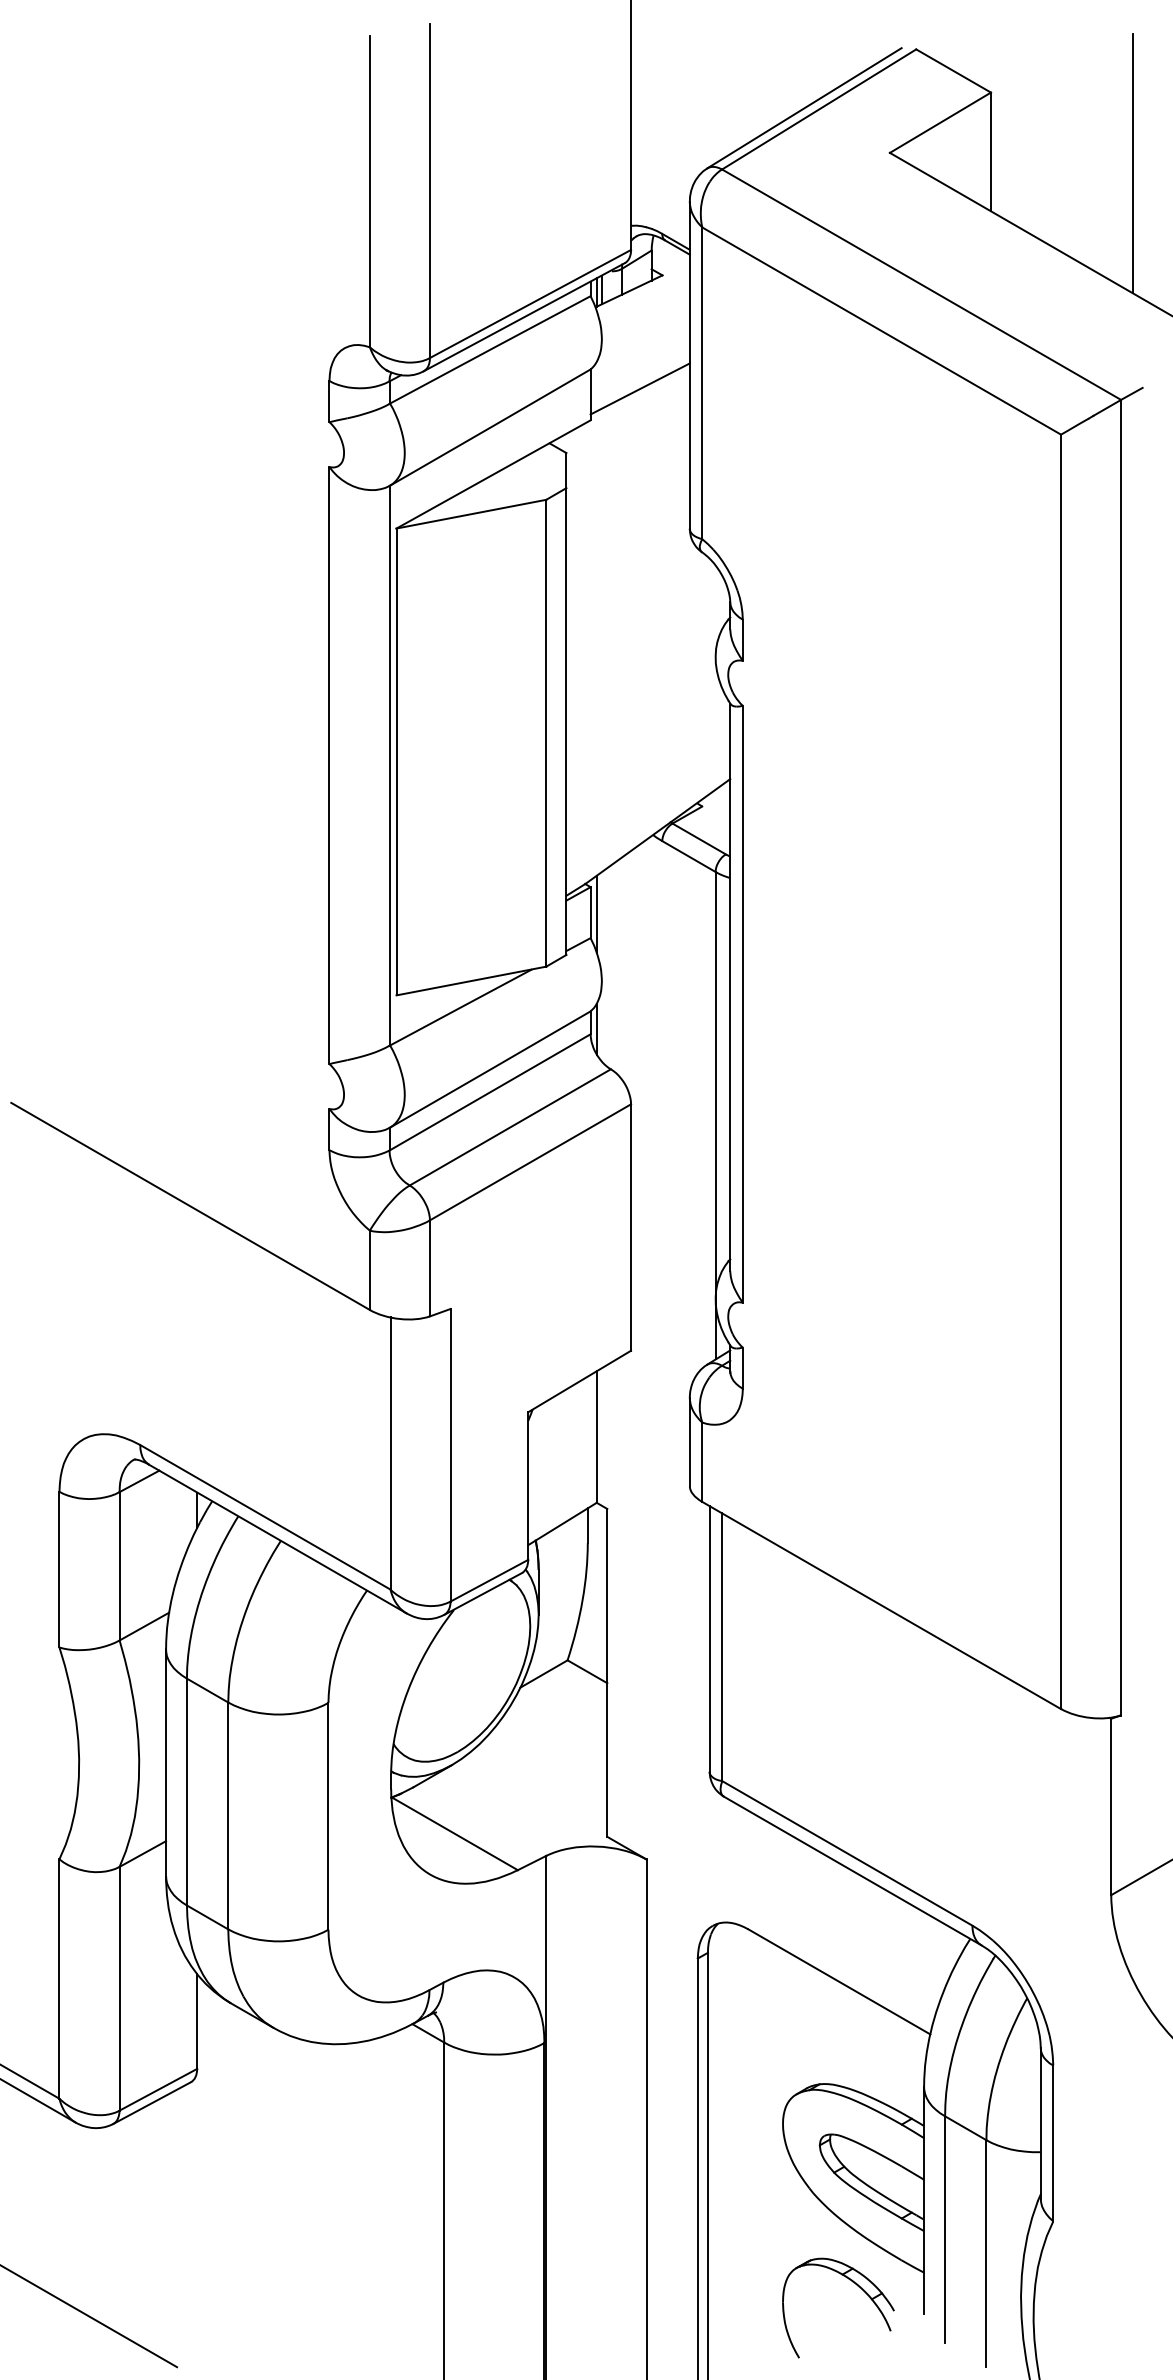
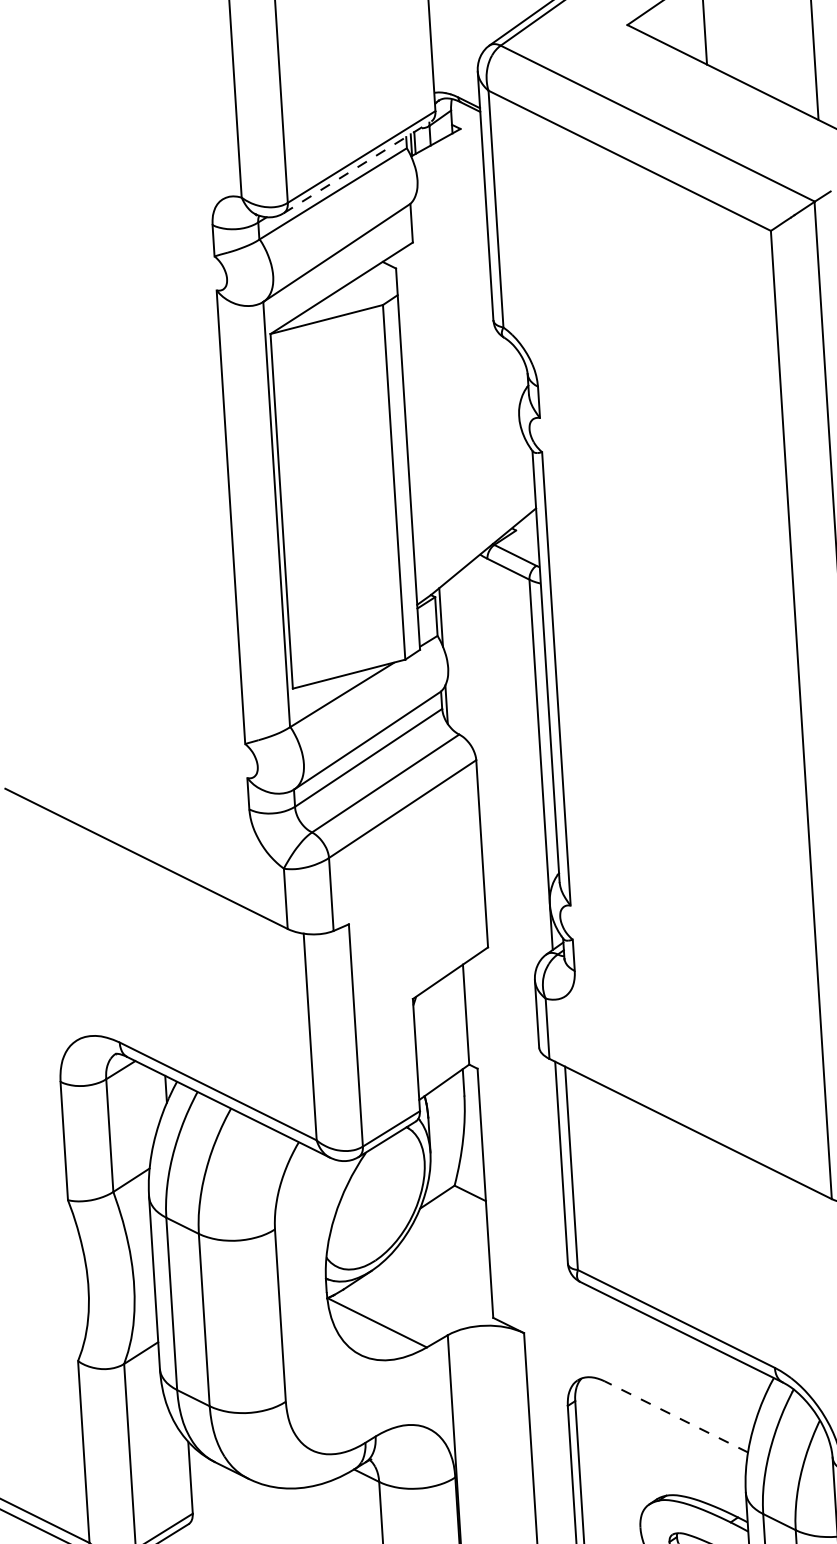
line: (524, 316) -> (357, 166), solid -> dashed
line: (639, 388) -> (448, 216), removed
line: (838, 1981) -> (675, 1416), solid -> dashed

